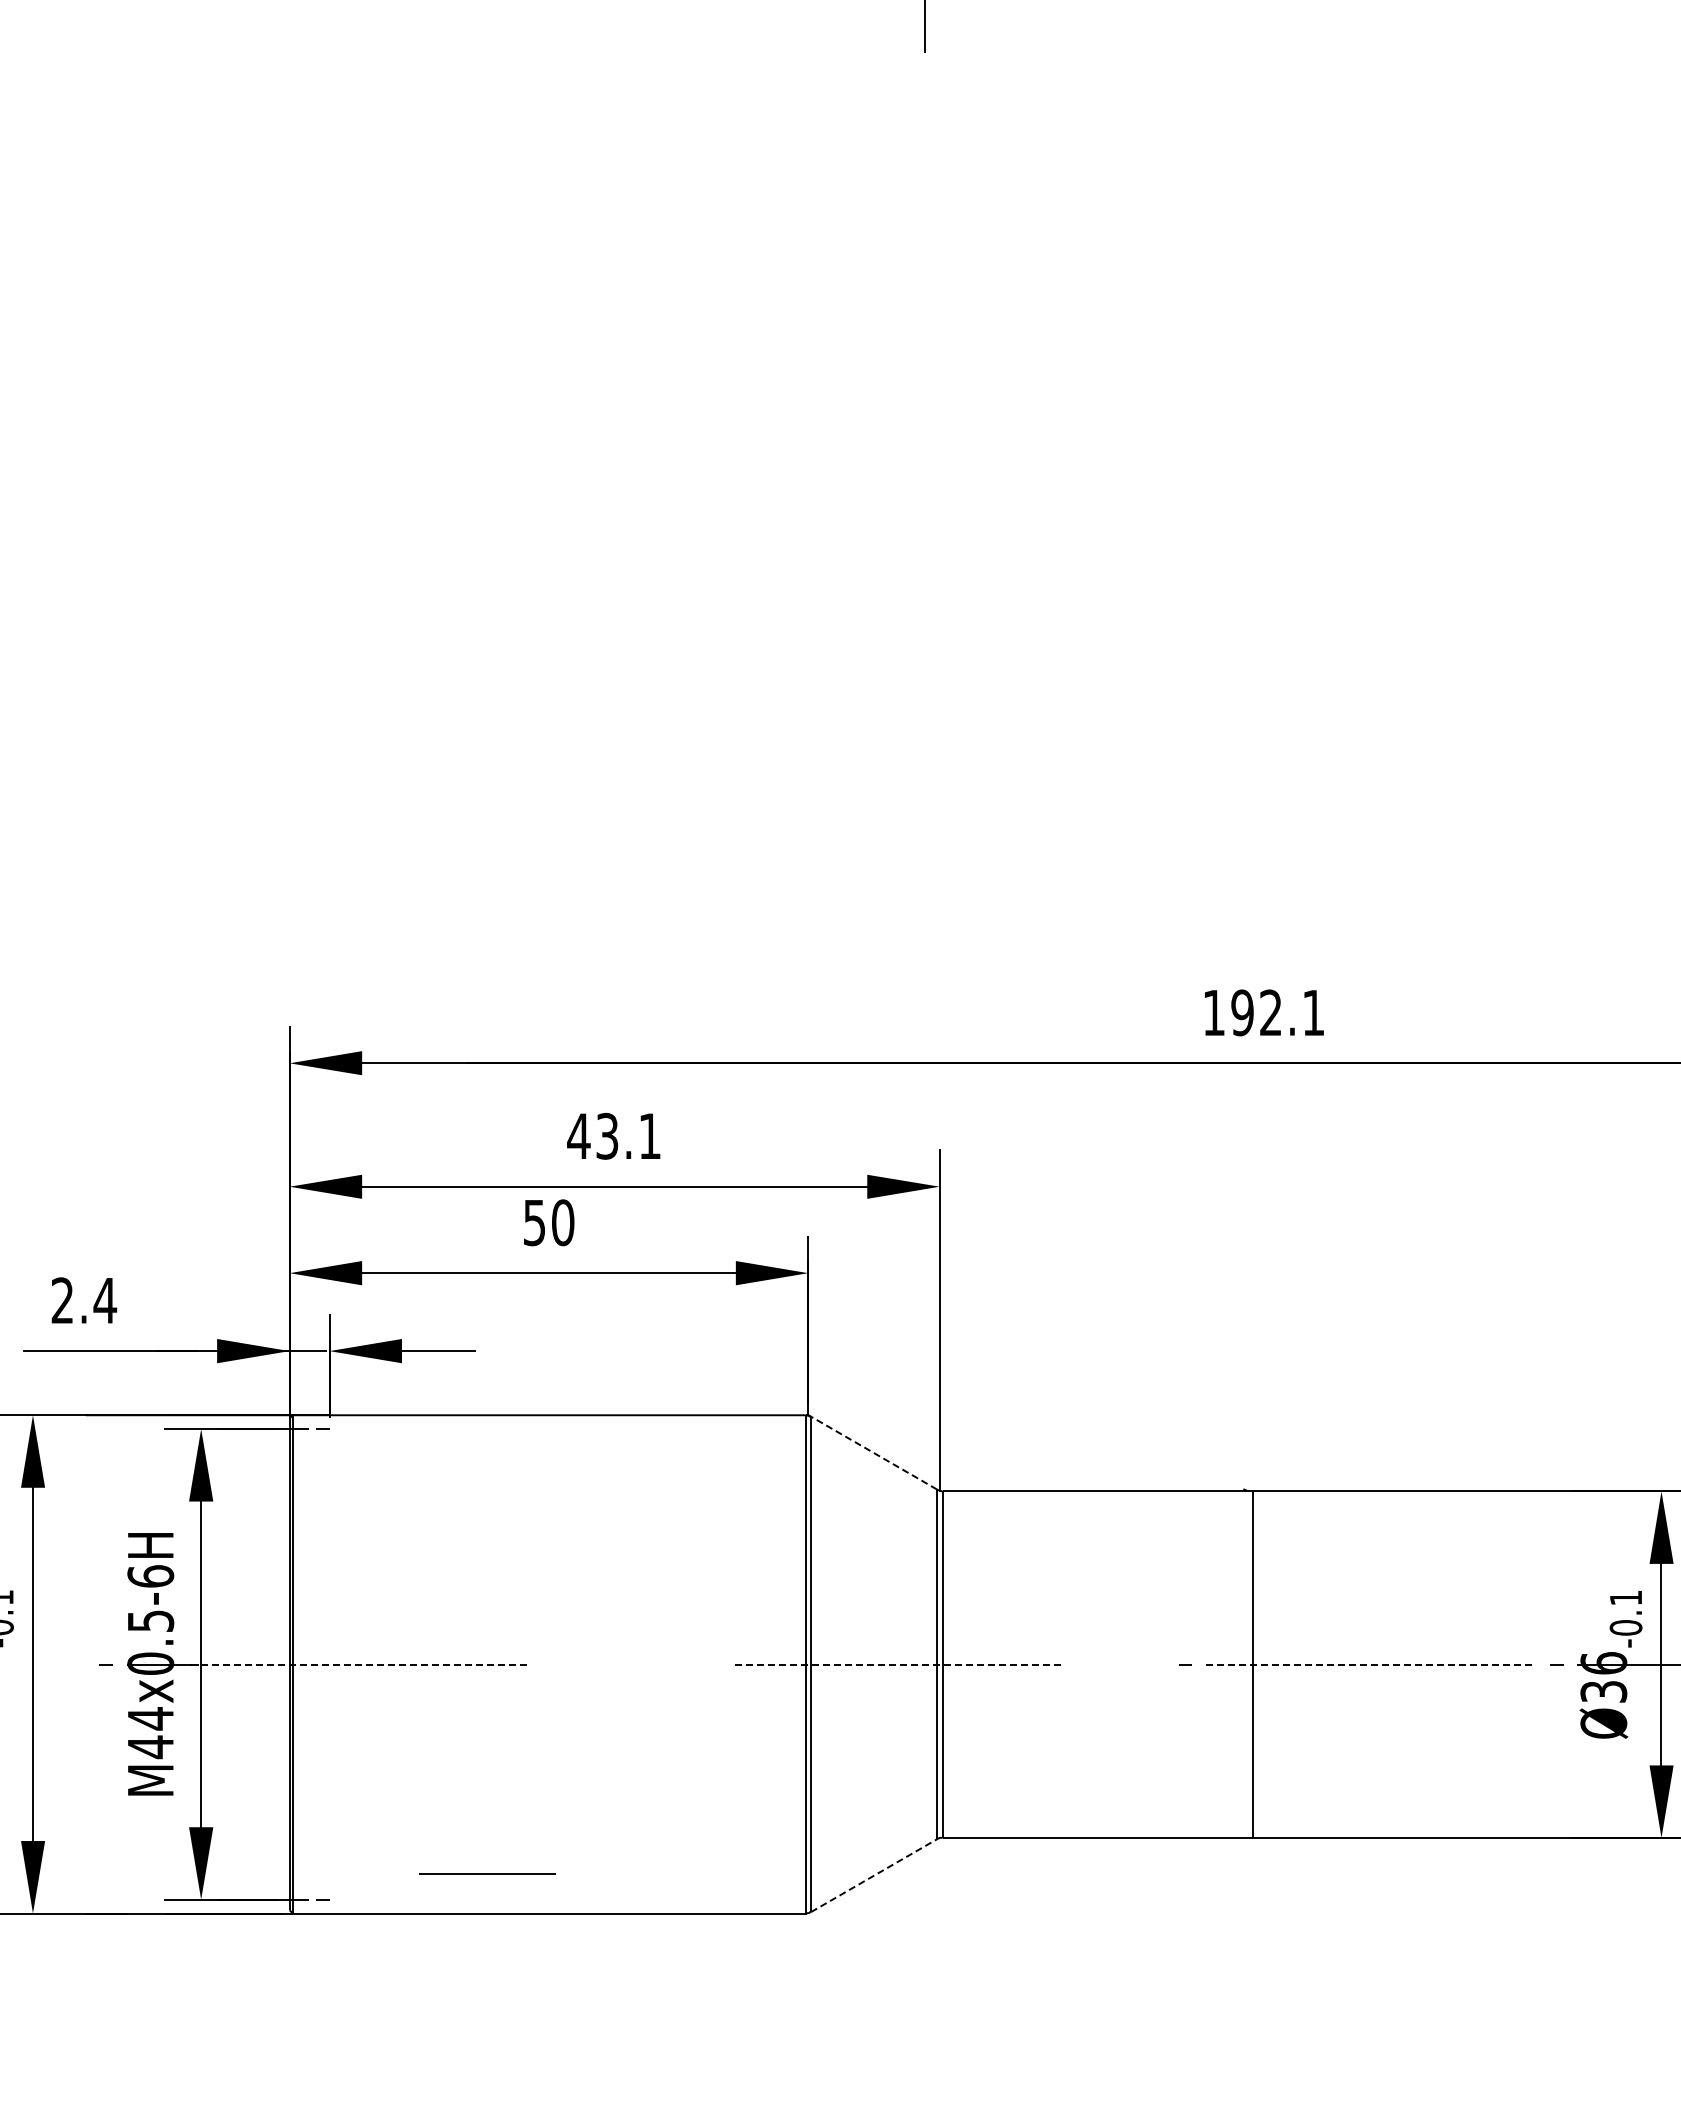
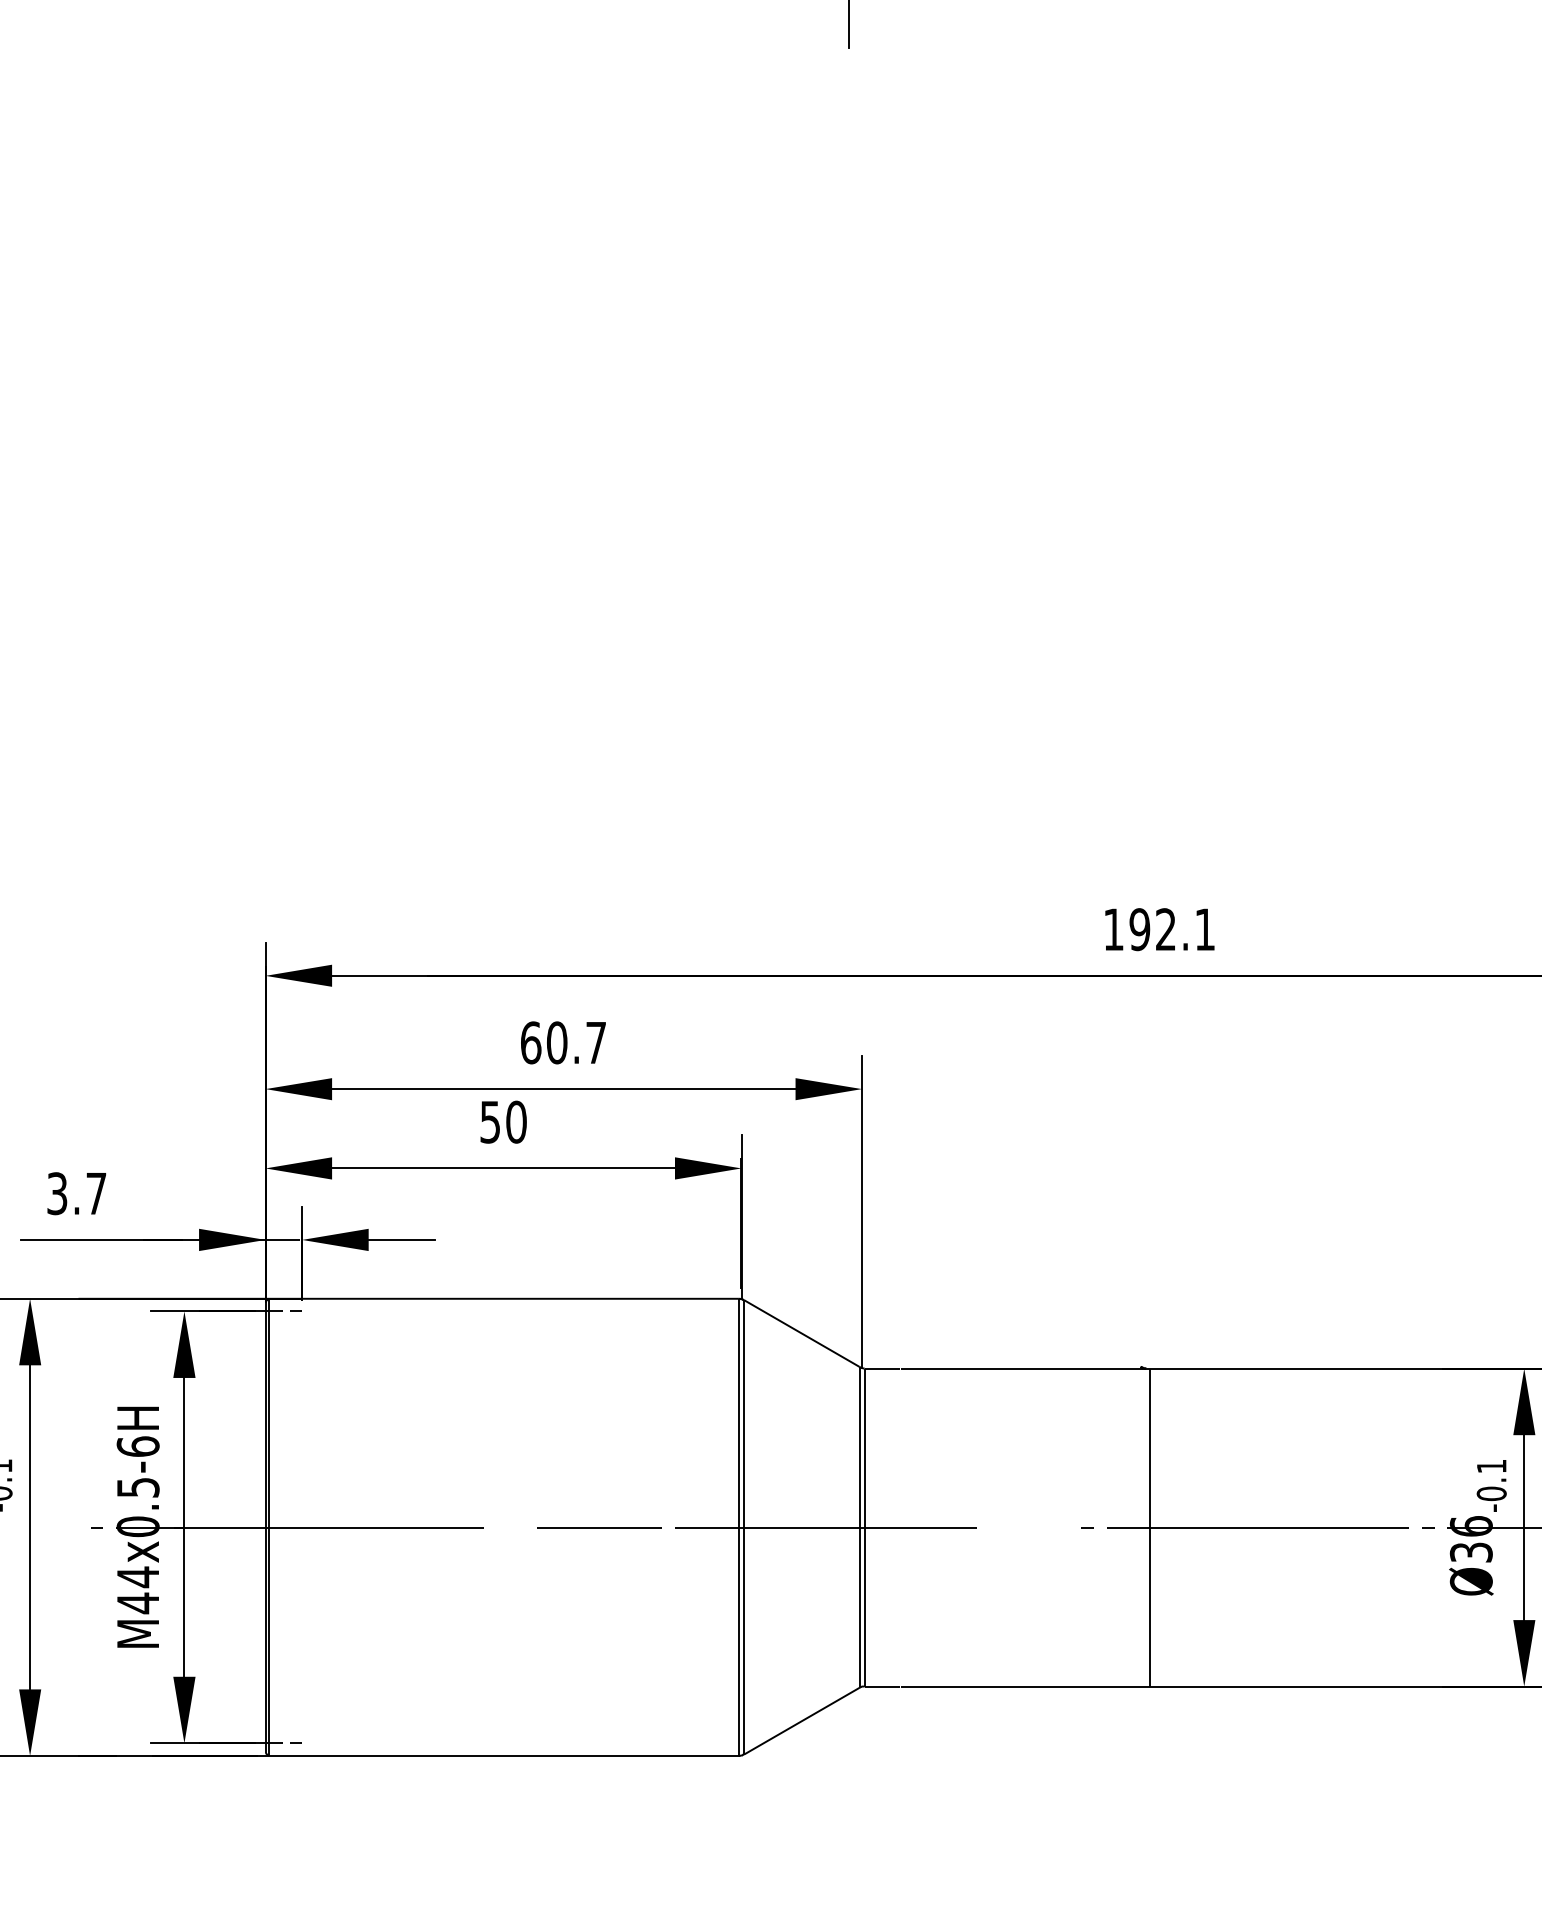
text: (613, 1135) -> (562, 1042), 43.1 -> 60.7
text: (84, 1300) -> (77, 1193), 2.4 -> 3.7
line: (874, 1453) -> (802, 1333), dashed -> solid
line: (358, 1664) -> (328, 1527), dashed -> solid
line: (900, 1664) -> (826, 1527), dashed -> solid
line: (1371, 1664) -> (1258, 1527), dashed -> solid
line: (487, 1873) -> (599, 1527), moved
line: (874, 1875) -> (802, 1721), dashed -> solid

